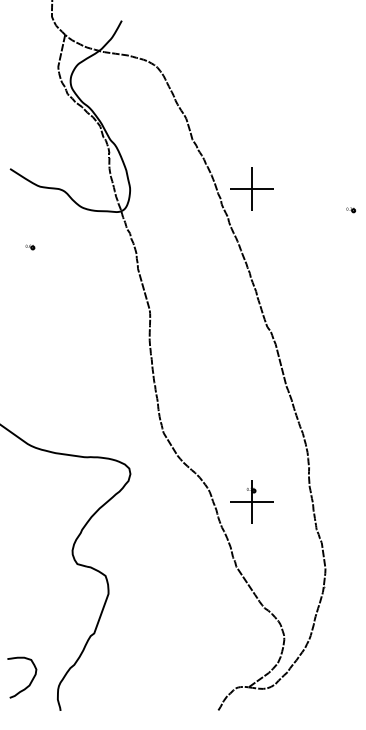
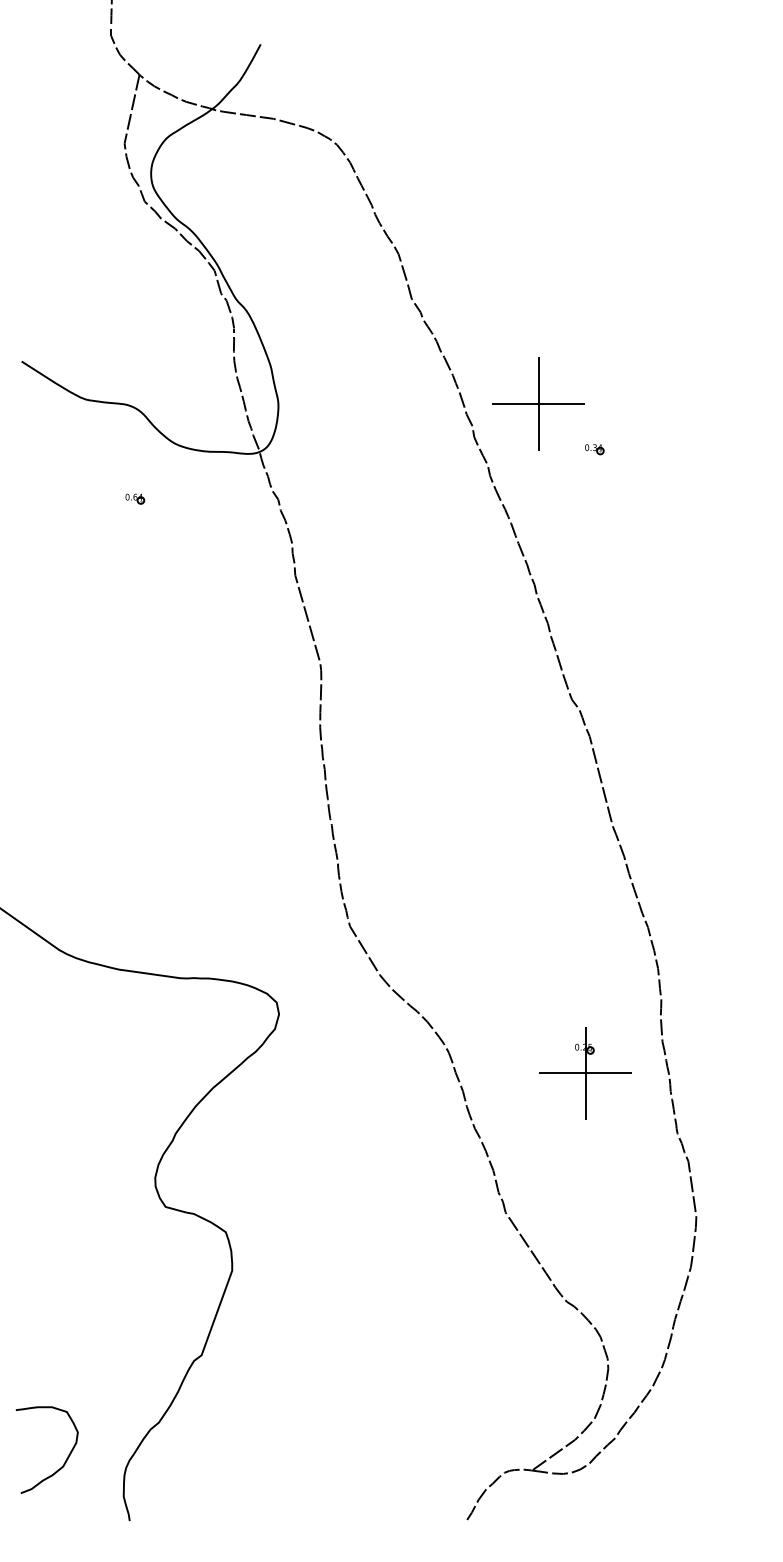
part: (350, 210) -> (593, 450), moved
part: (30, 247) -> (135, 499), moved
part: (251, 501) -> (585, 1073), moved

